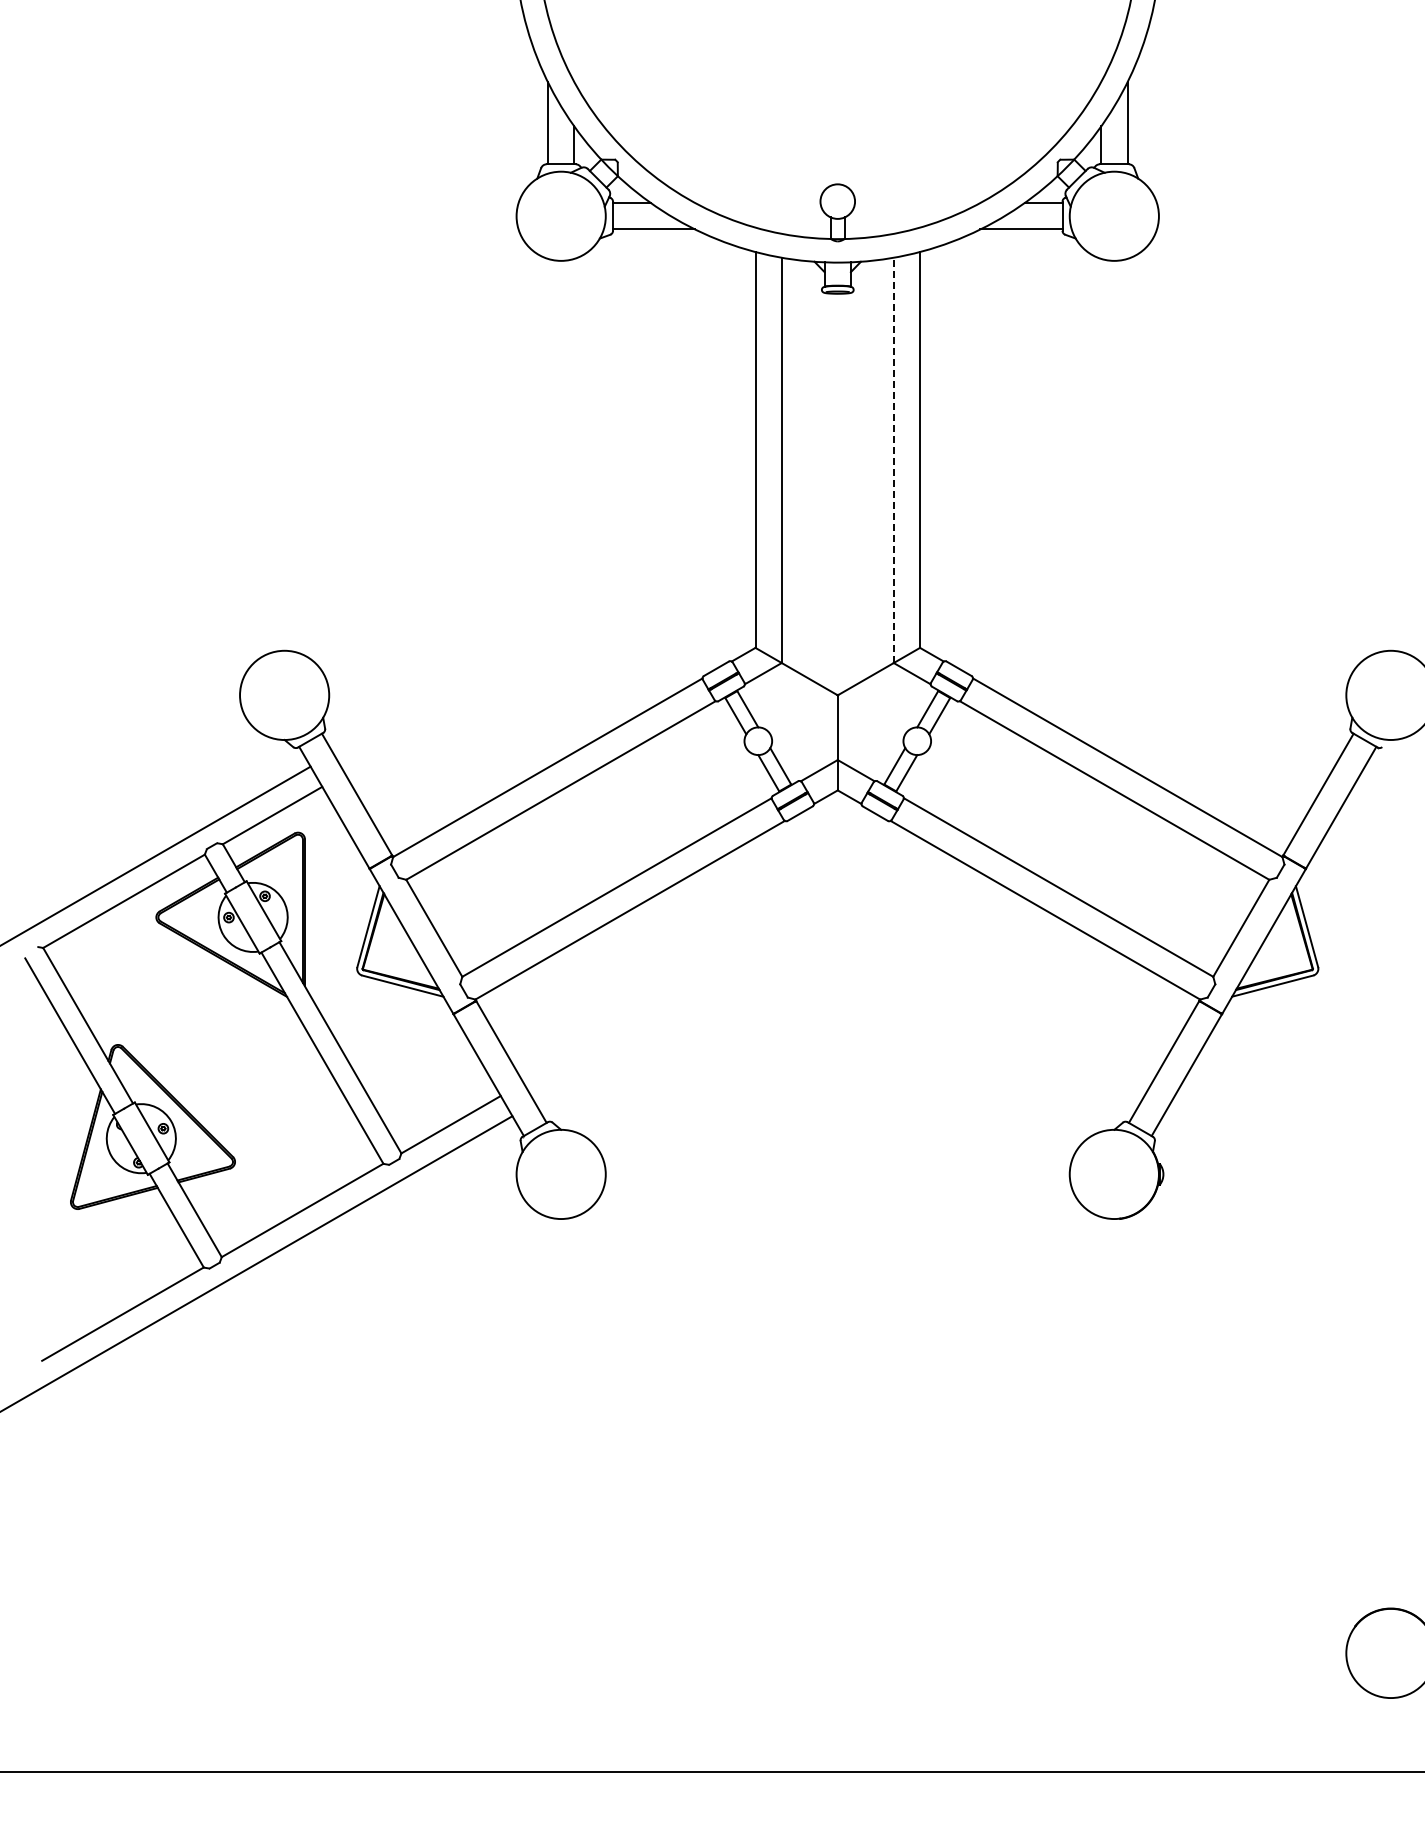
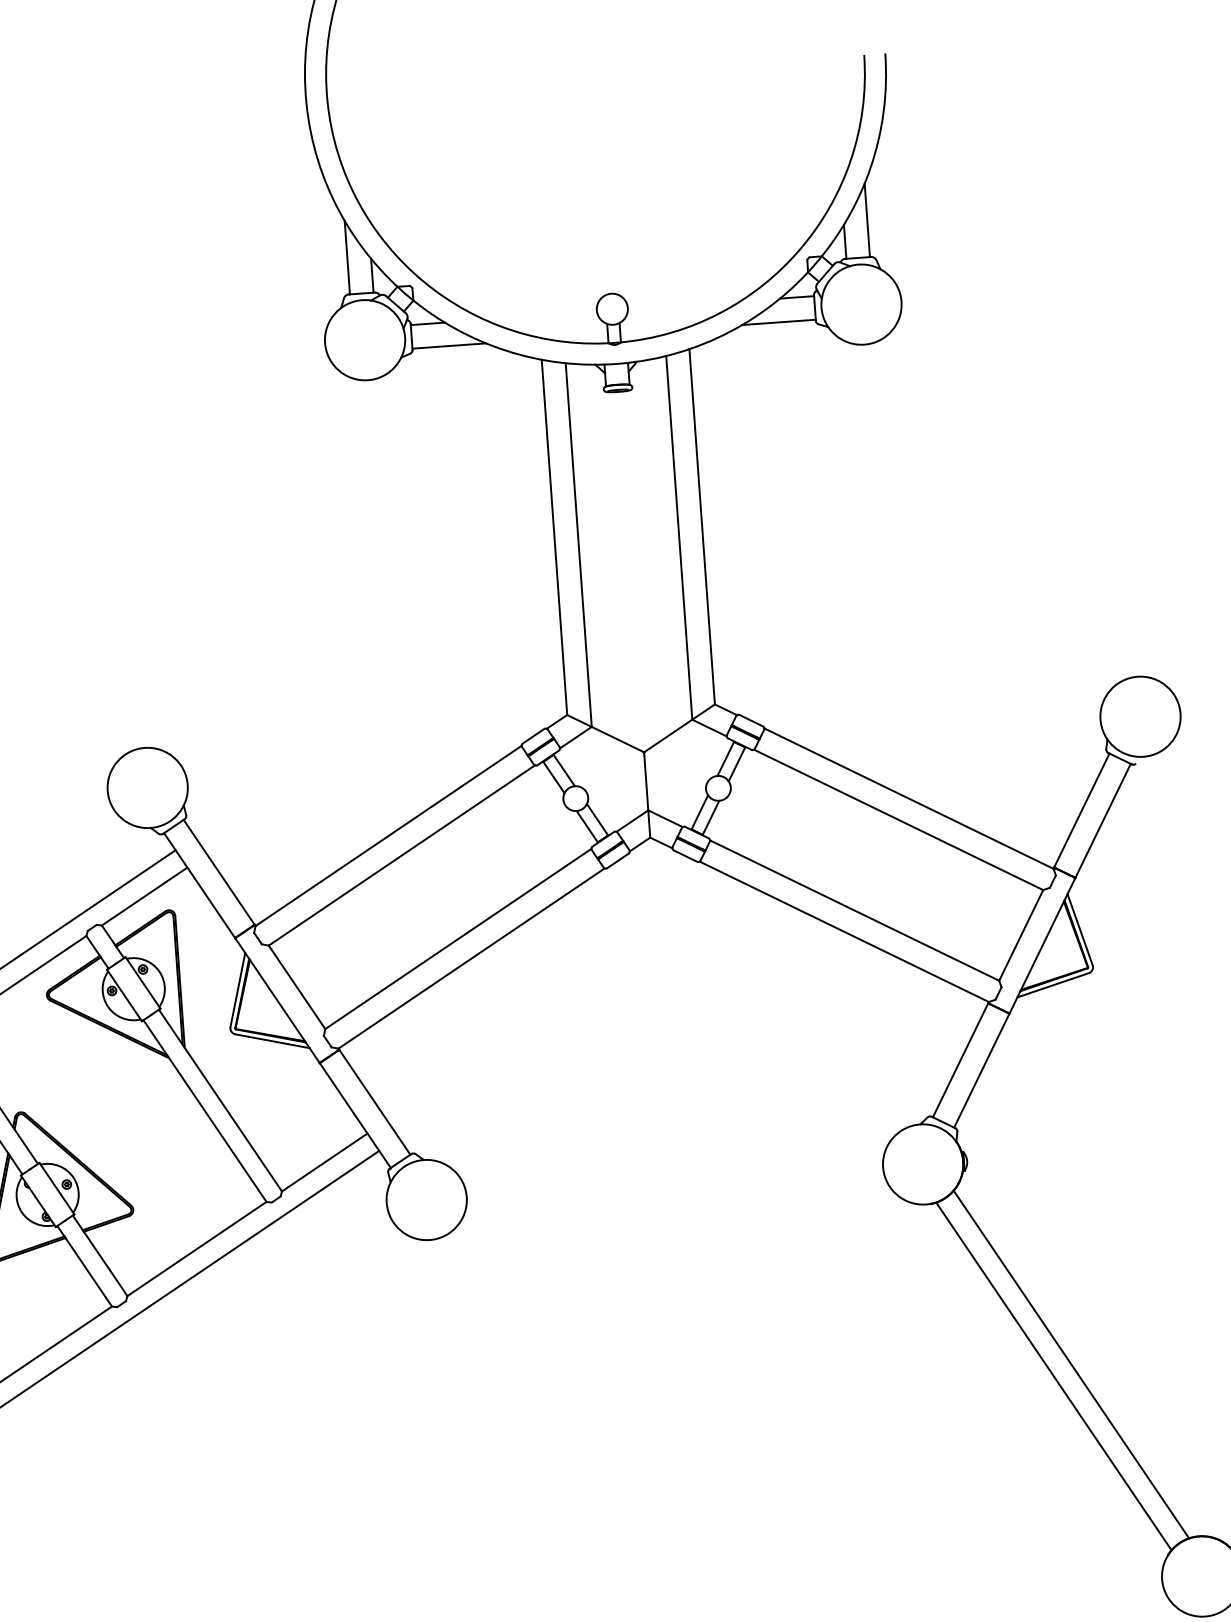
line: (893, 460) -> (679, 537), dashed -> solid
line: (1262, 1408) -> (1071, 1364), added
line: (1242, 1419) -> (1053, 1376), added

